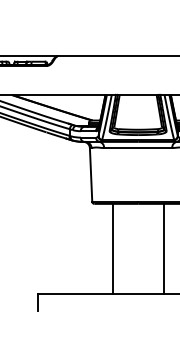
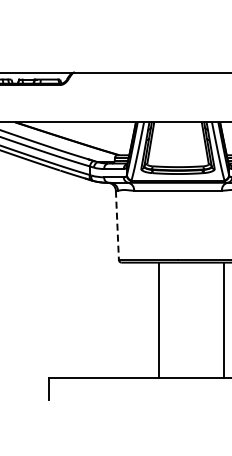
line: (91, 175) -> (117, 225), solid -> dashed
line: (112, 248) -> (158, 320), moved
line: (164, 248) -> (224, 320), moved

